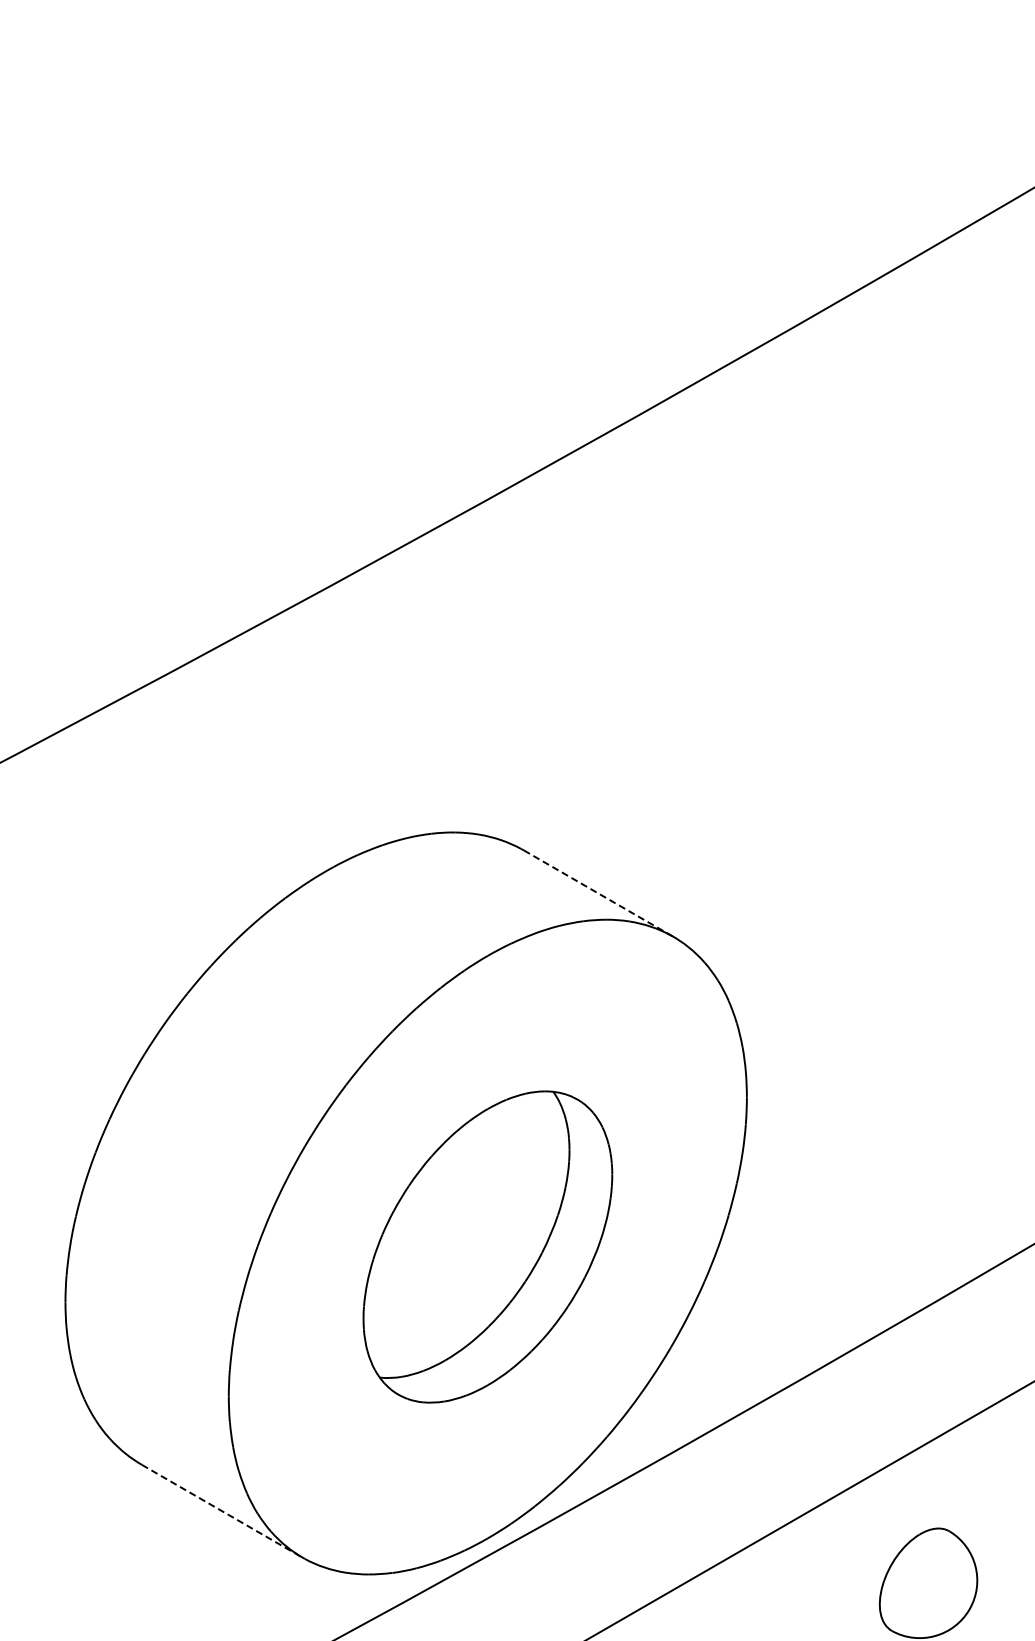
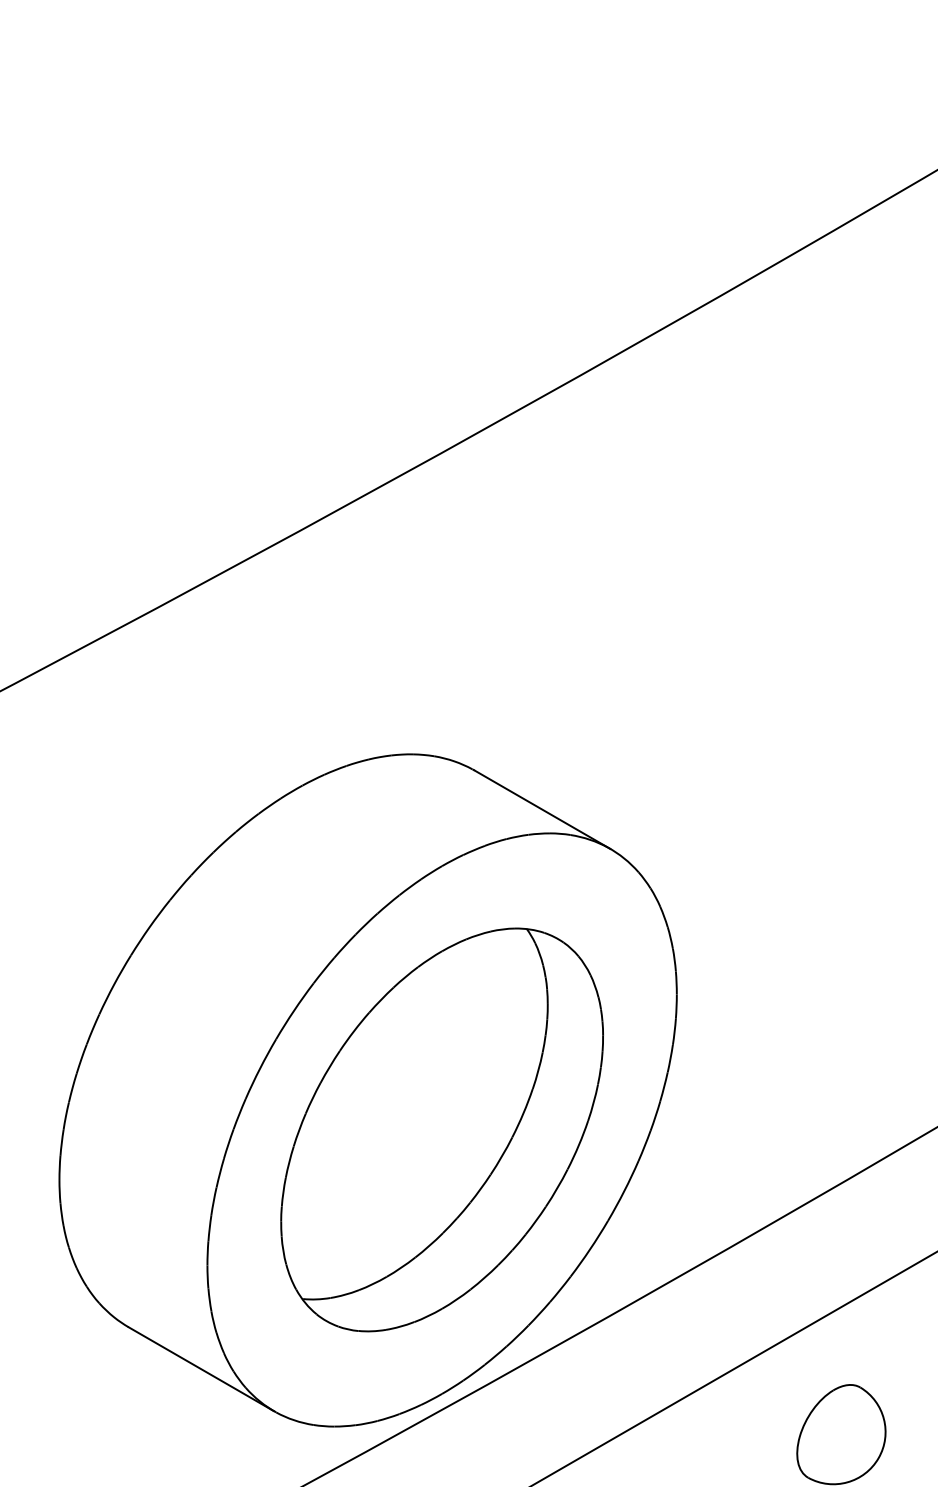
line: (599, 893) -> (543, 809), dashed -> solid
part: (487, 1246) -> (441, 1129), size x1.43
line: (222, 1511) -> (201, 1369), dashed -> solid

